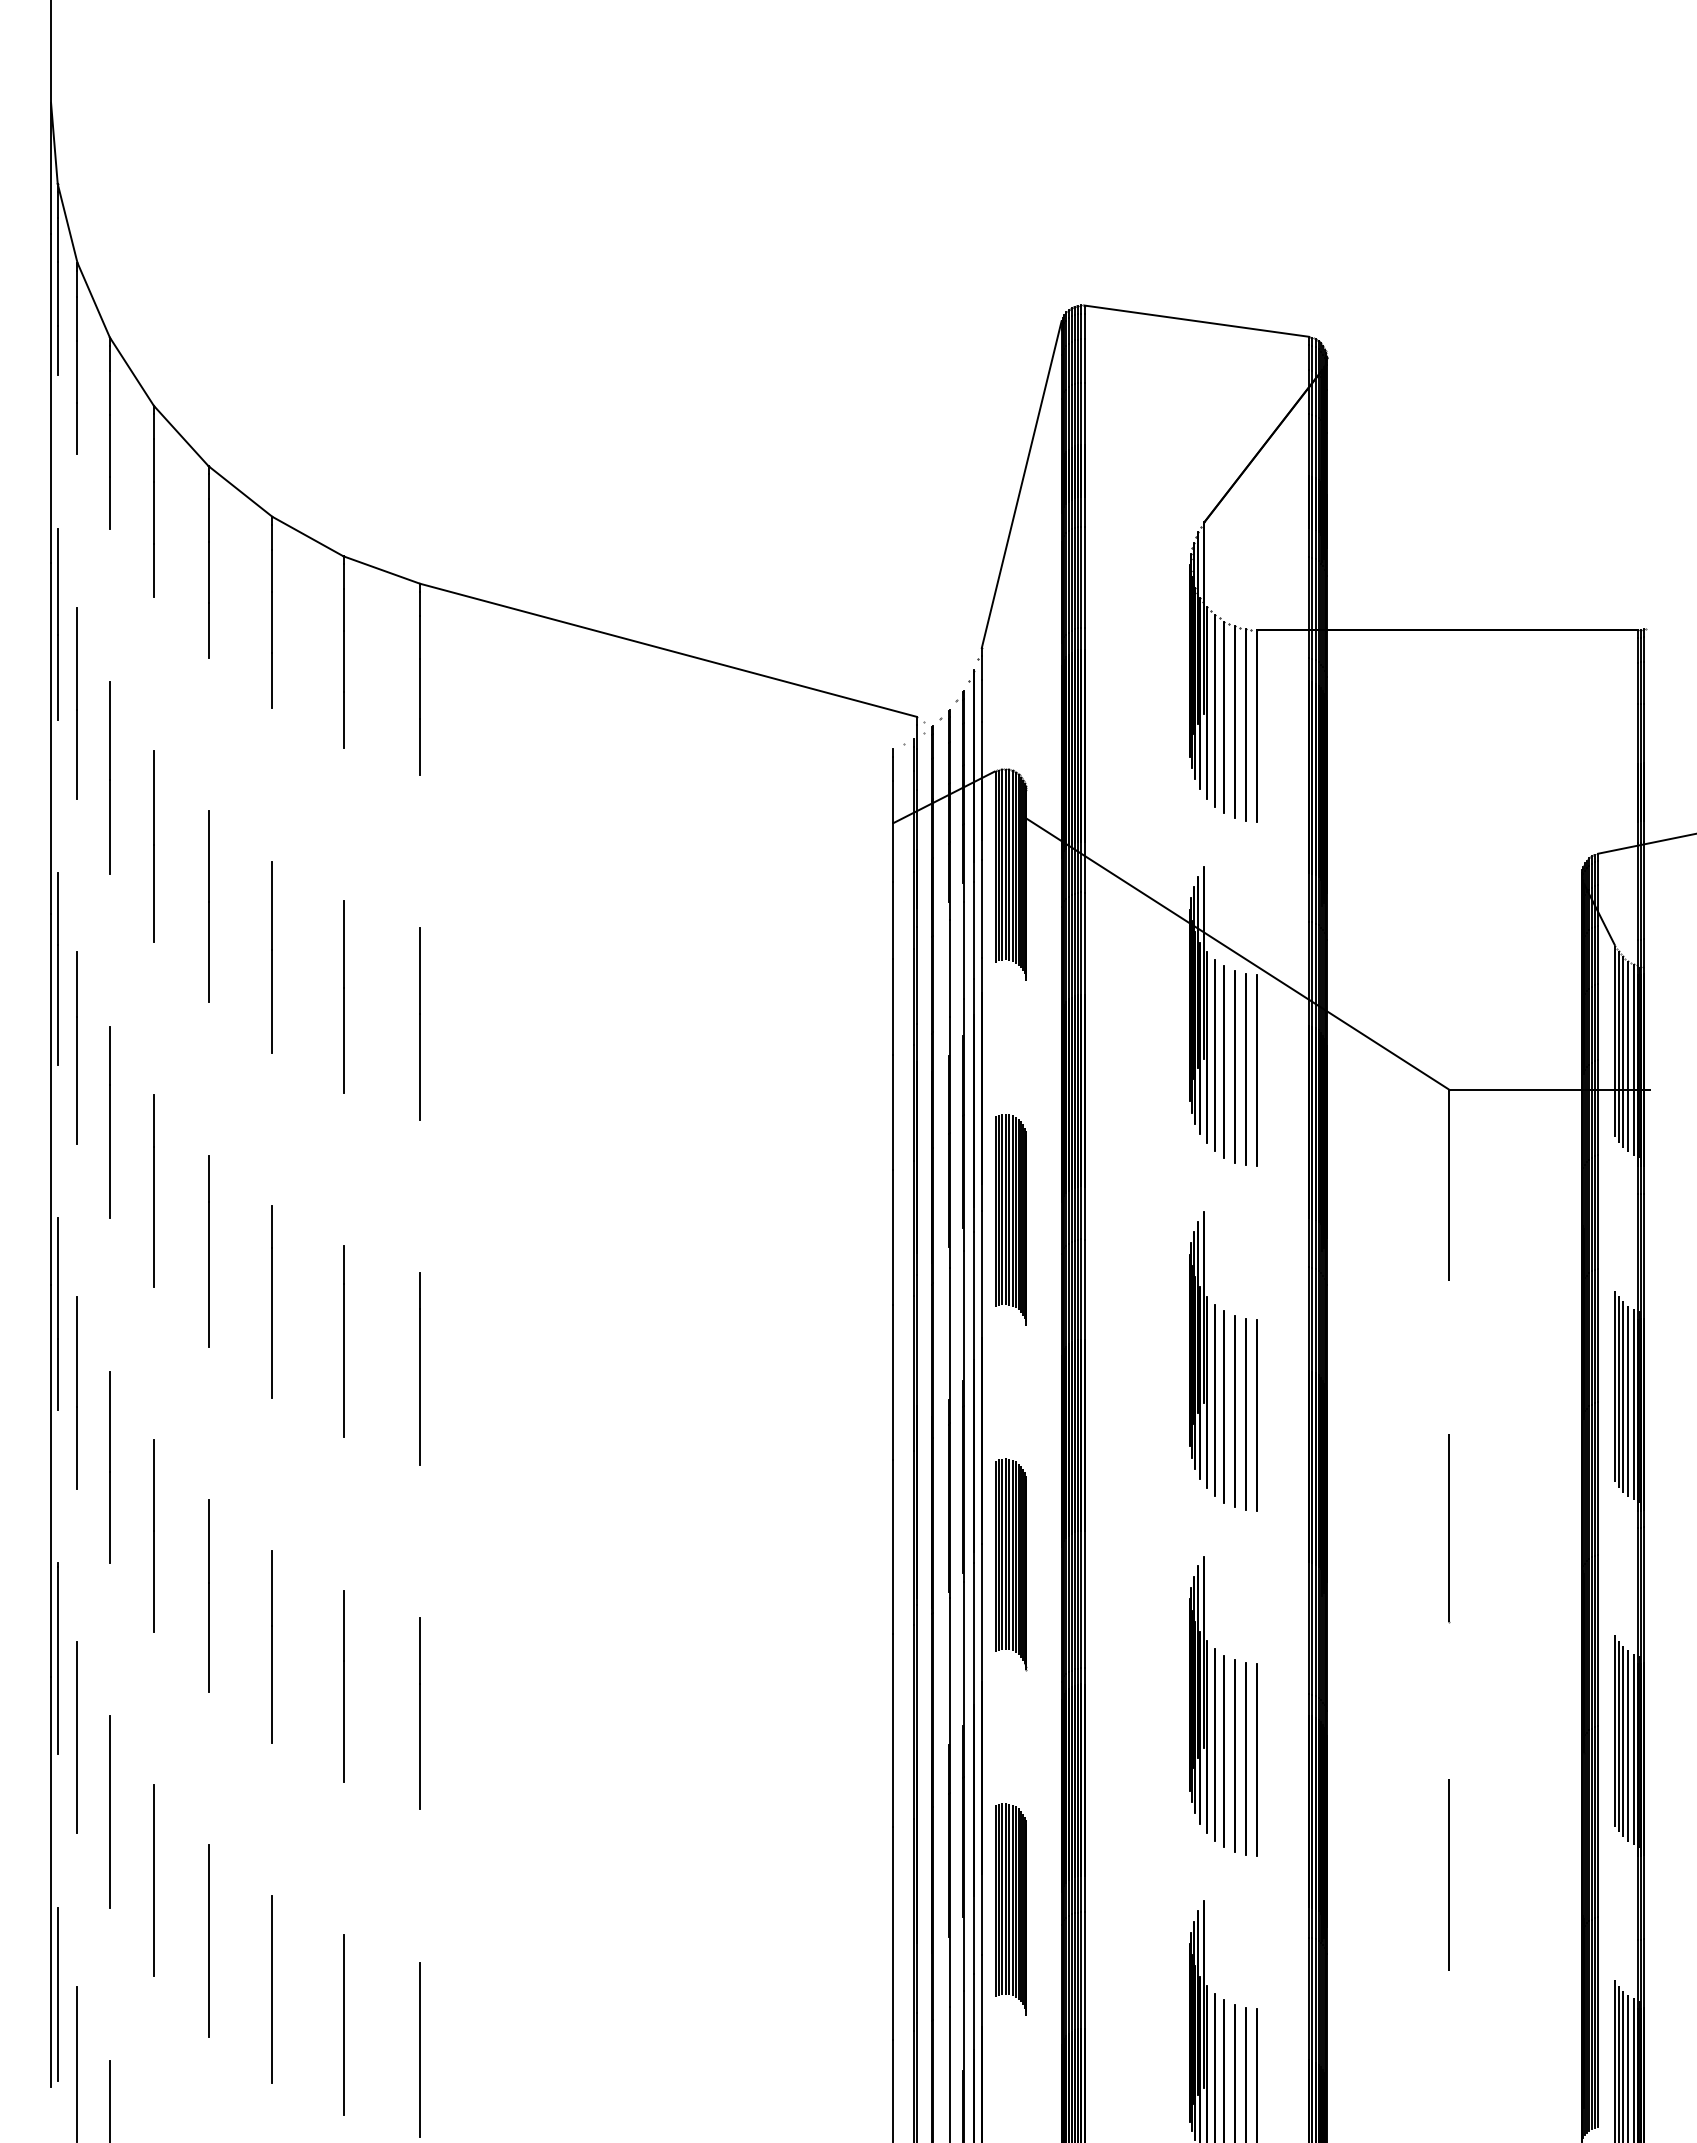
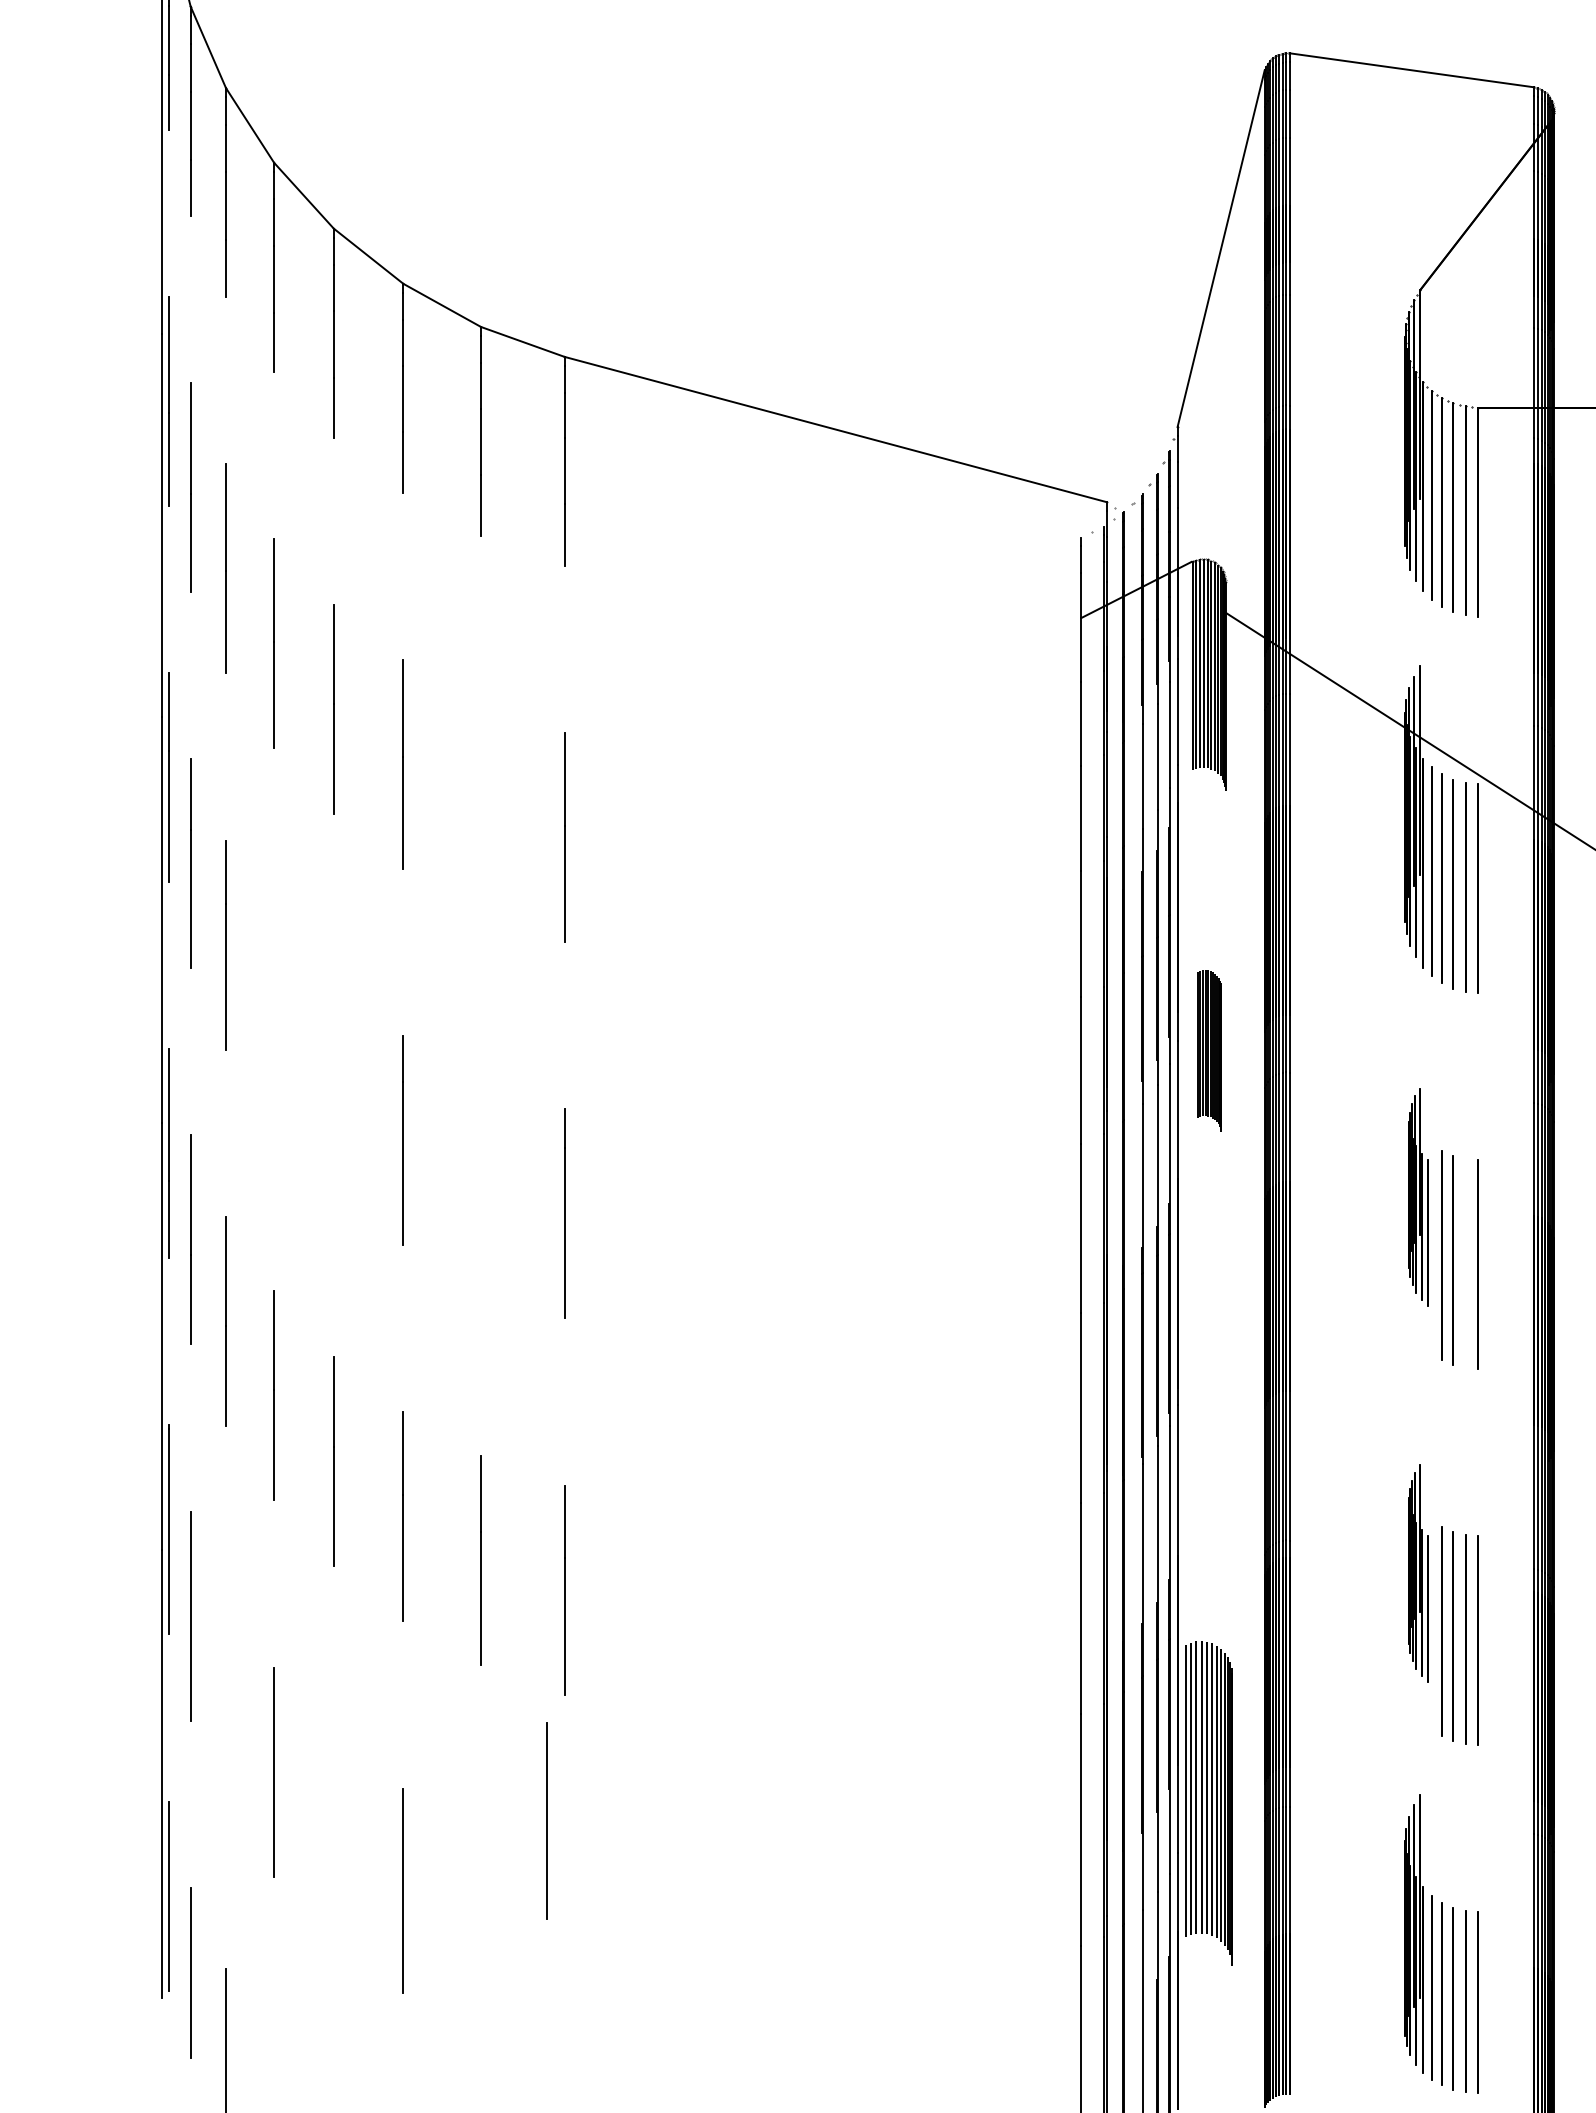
line: (343, 996) -> (480, 807), removed
line: (153, 1190) -> (273, 1019), removed
part: (1010, 1219) -> (1208, 1050), size x0.7
line: (208, 1251) -> (333, 1085), removed
line: (343, 1341) -> (480, 1183), removed
part: (1202, 1353) -> (1418, 1196), size x0.7
line: (1245, 1414) -> (1465, 1263), removed
part: (1011, 1564) -> (1209, 1427), removed
part: (1202, 1698) -> (1418, 1573), size x0.7
line: (109, 1811) -> (225, 1696), removed
part: (1010, 1909) -> (1208, 1803), size x1.4
line: (208, 1940) -> (333, 1837), removed
line: (343, 2024) -> (546, 1820), moved
line: (420, 2049) -> (565, 1956), removed

